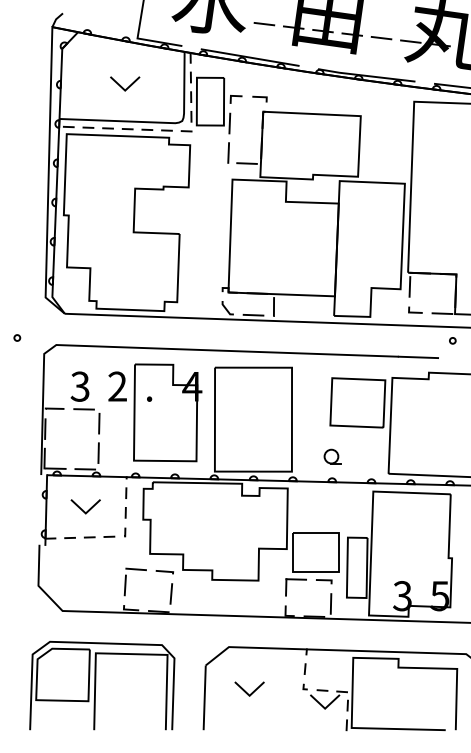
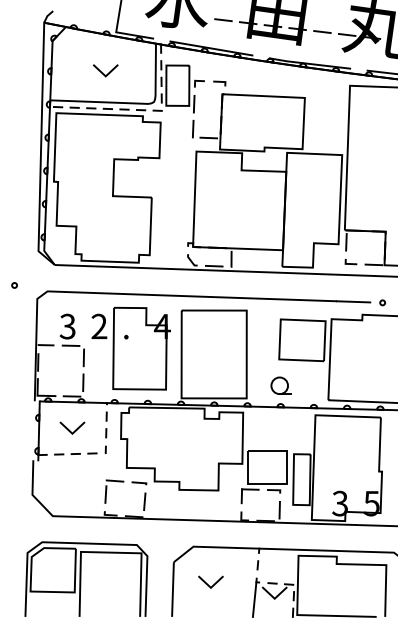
circle: (452, 340) -> (382, 302), moved
part: (331, 456) -> (280, 385), size x1.43
line: (301, 709) -> (254, 599), added

